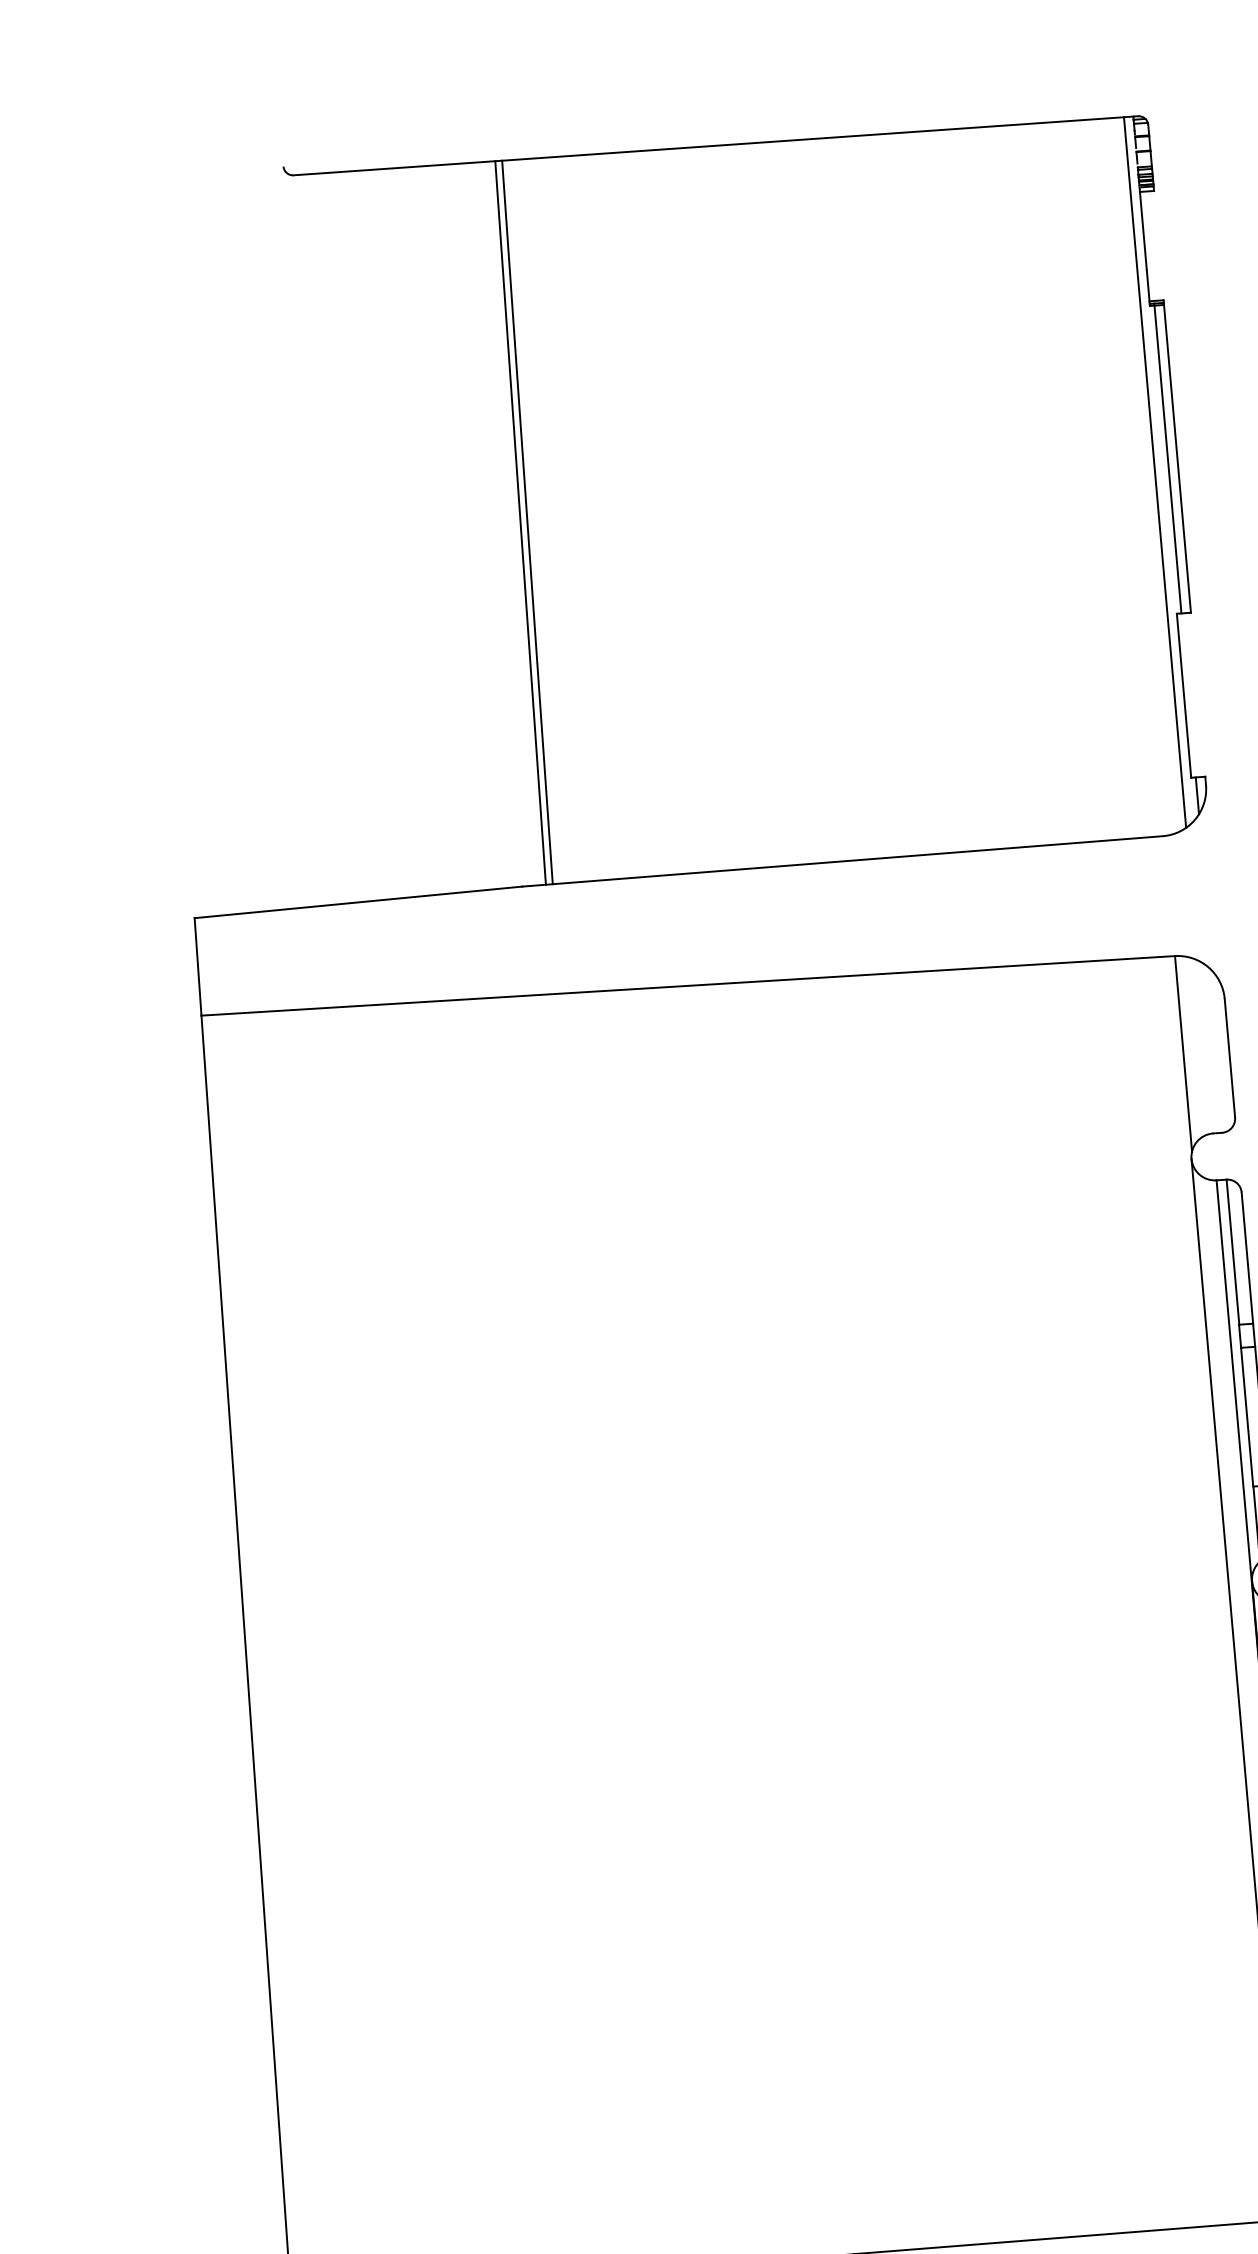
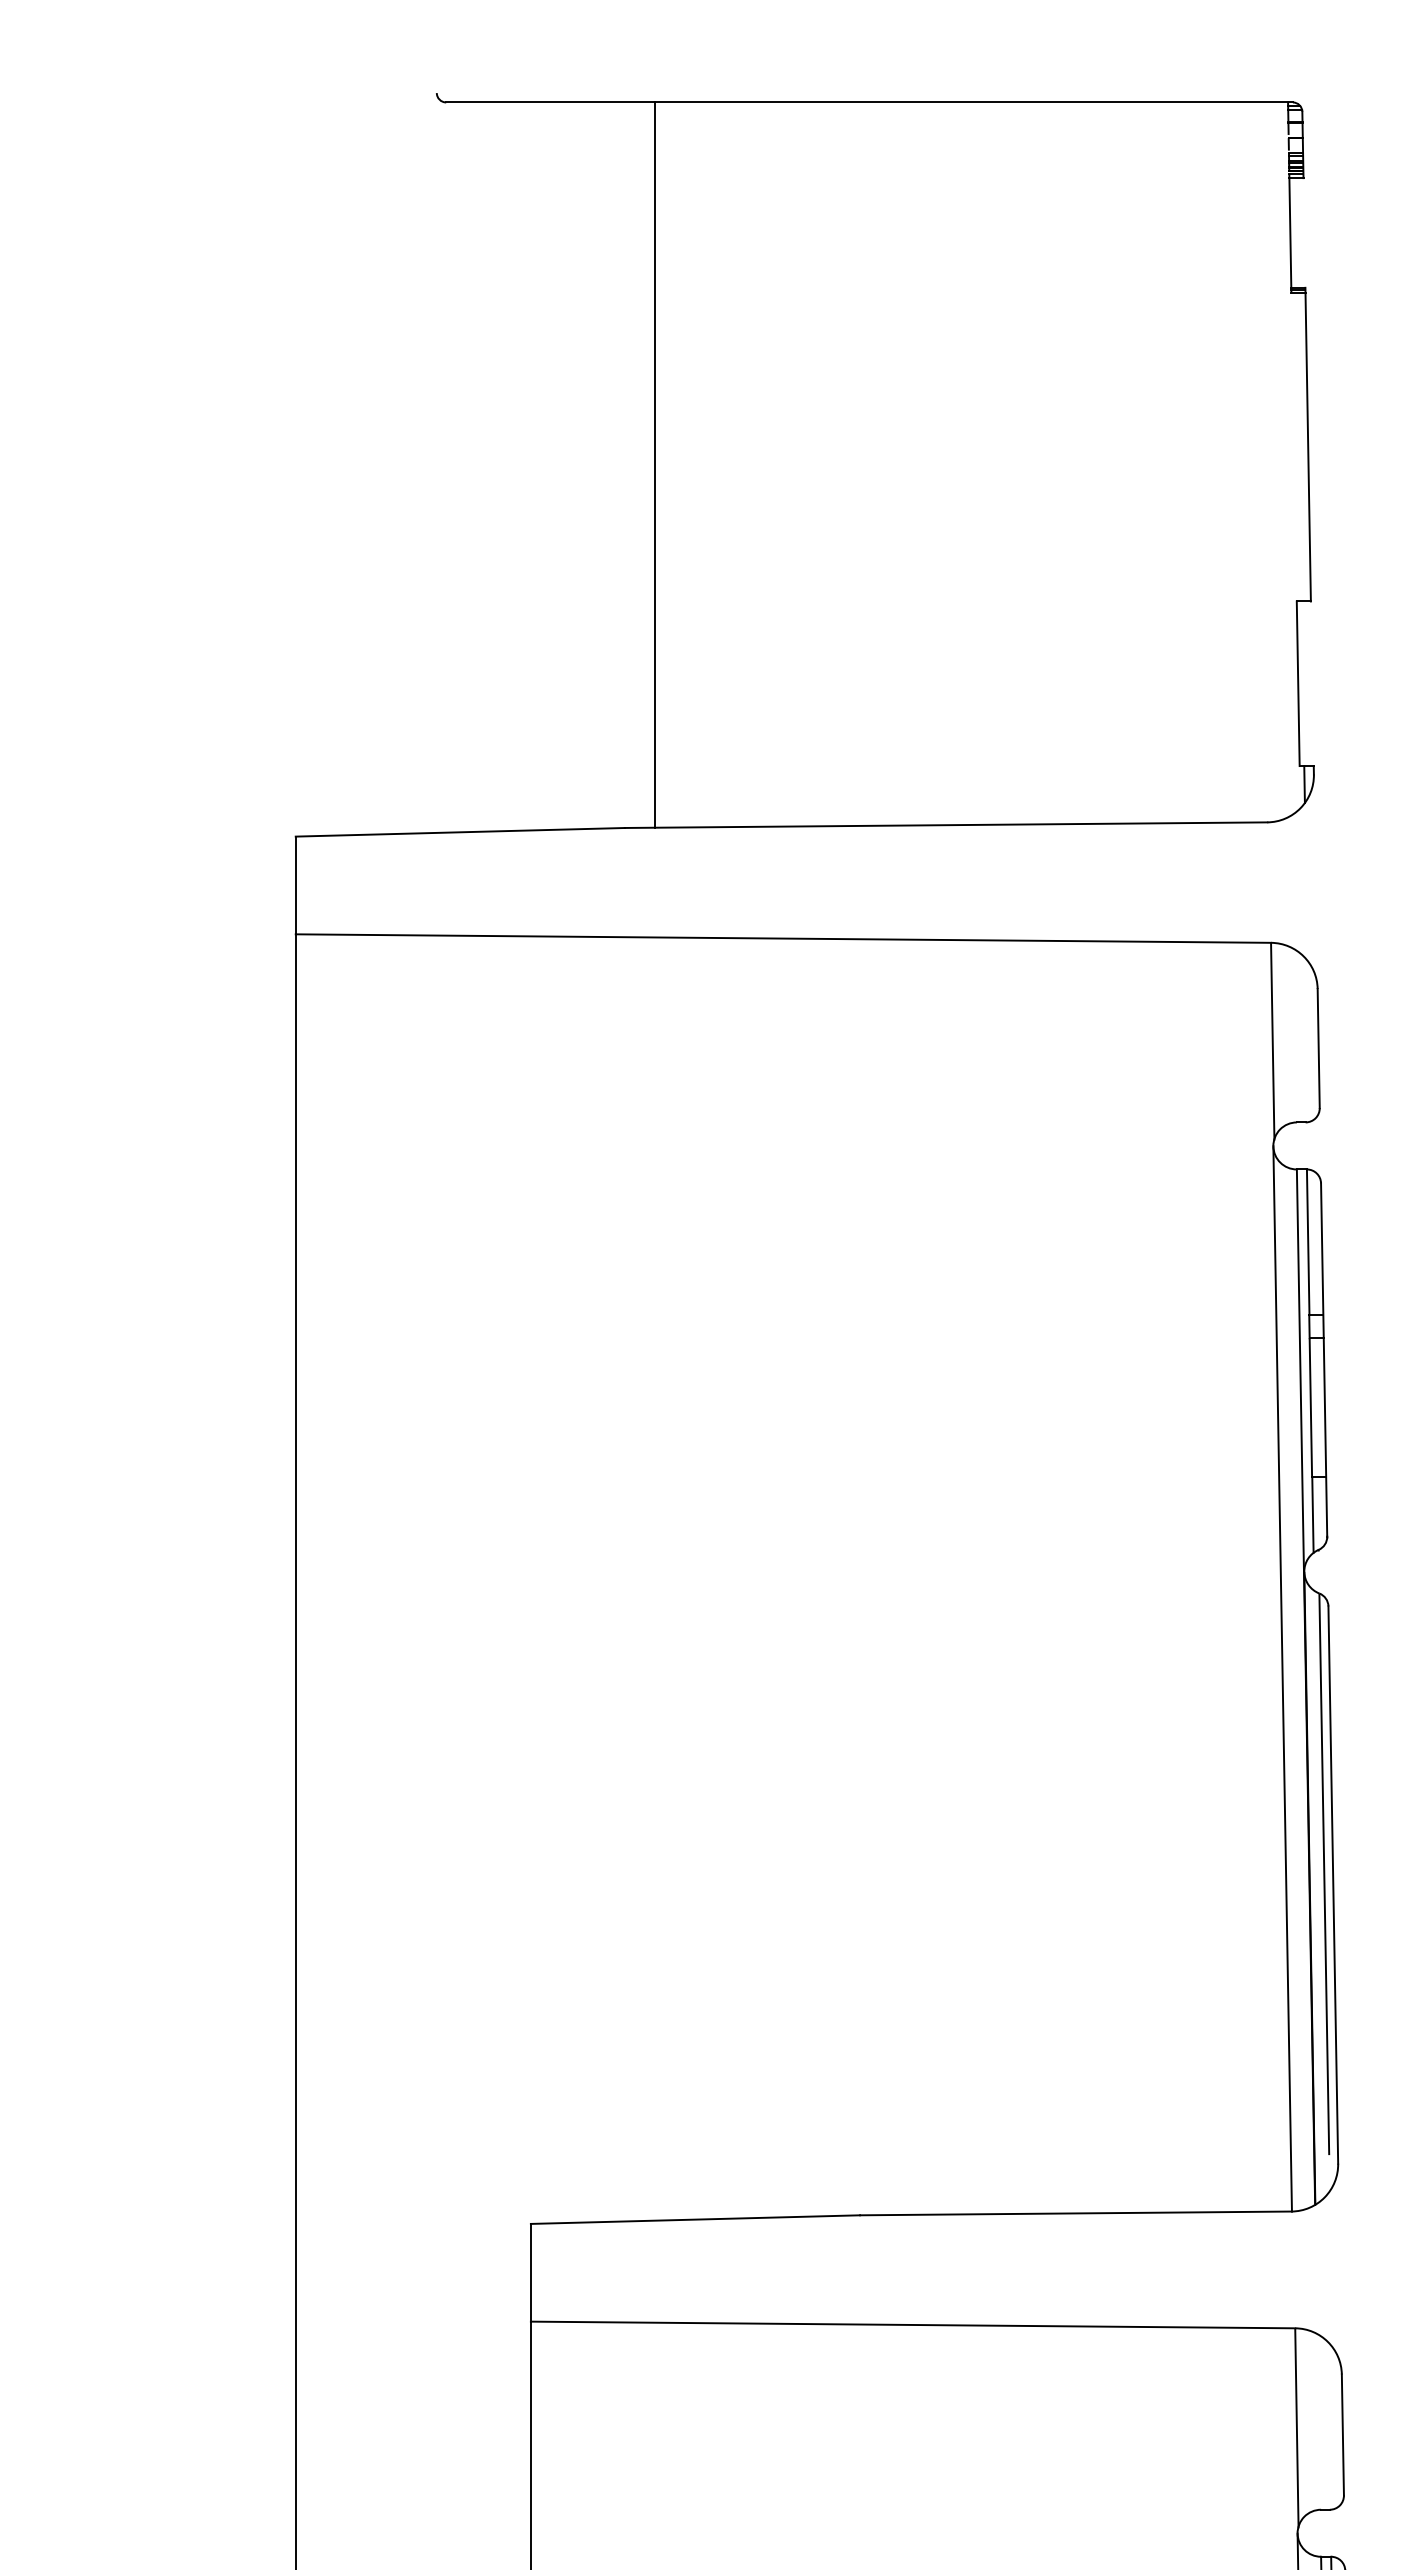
line: (1167, 458) -> (1298, 445), removed
line: (1154, 471) -> (1284, 458), removed
line: (520, 522) -> (648, 464), removed

